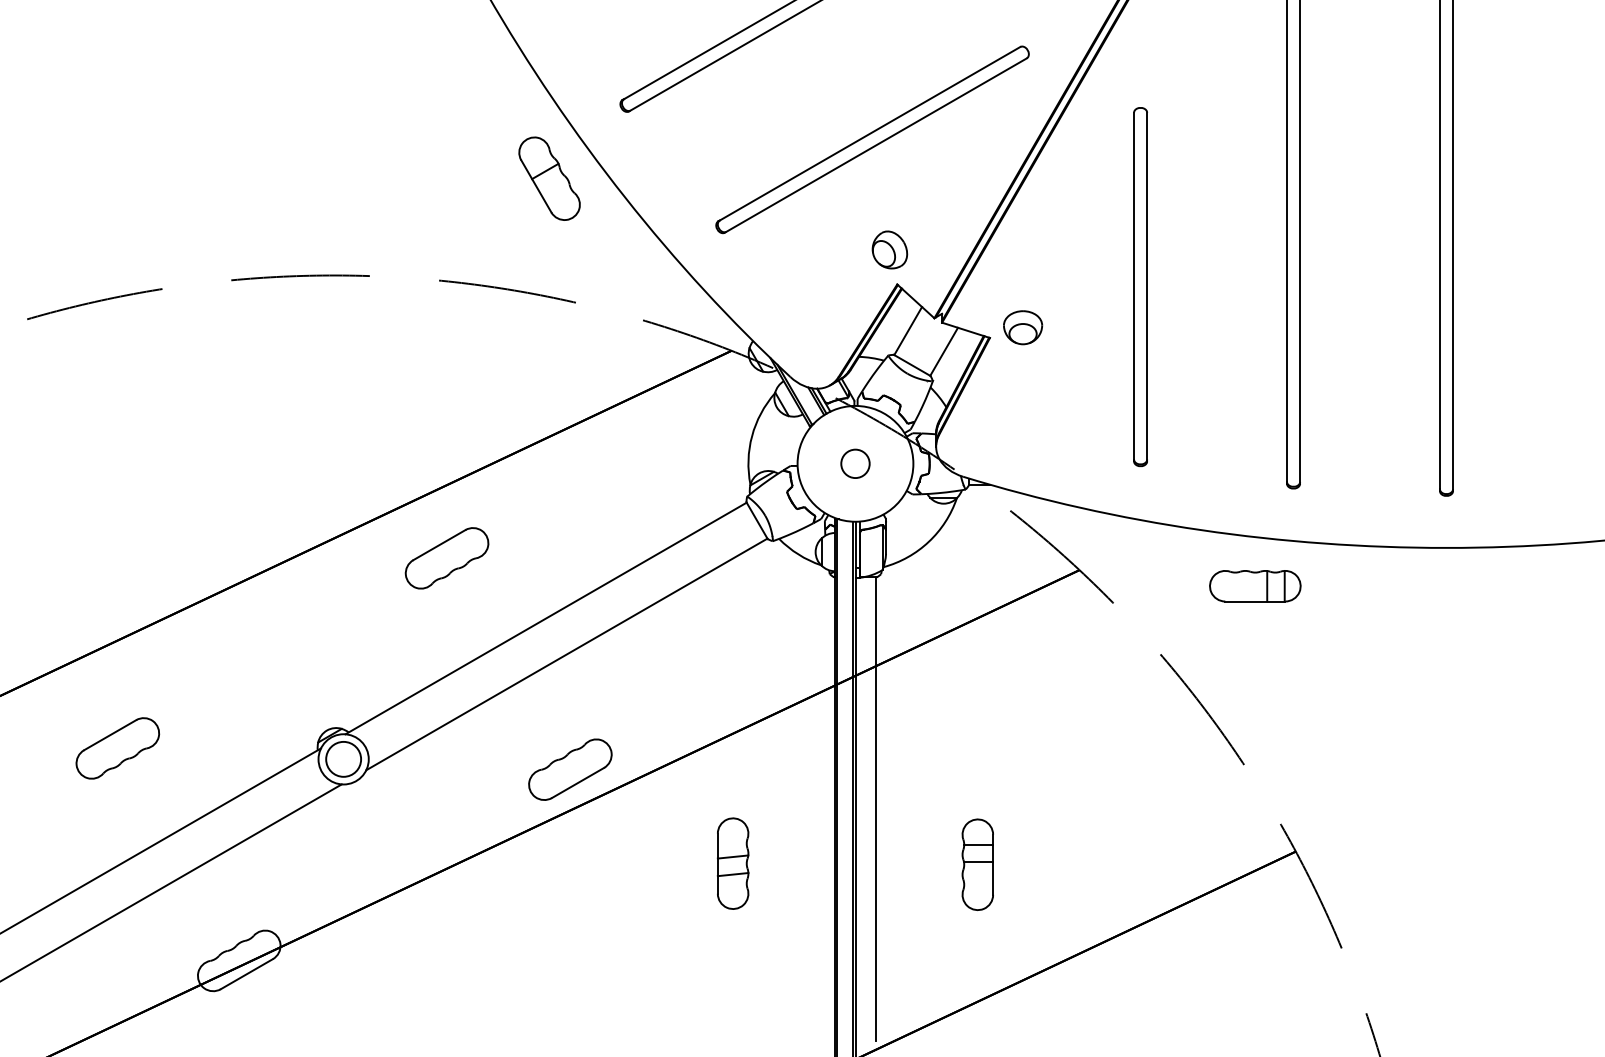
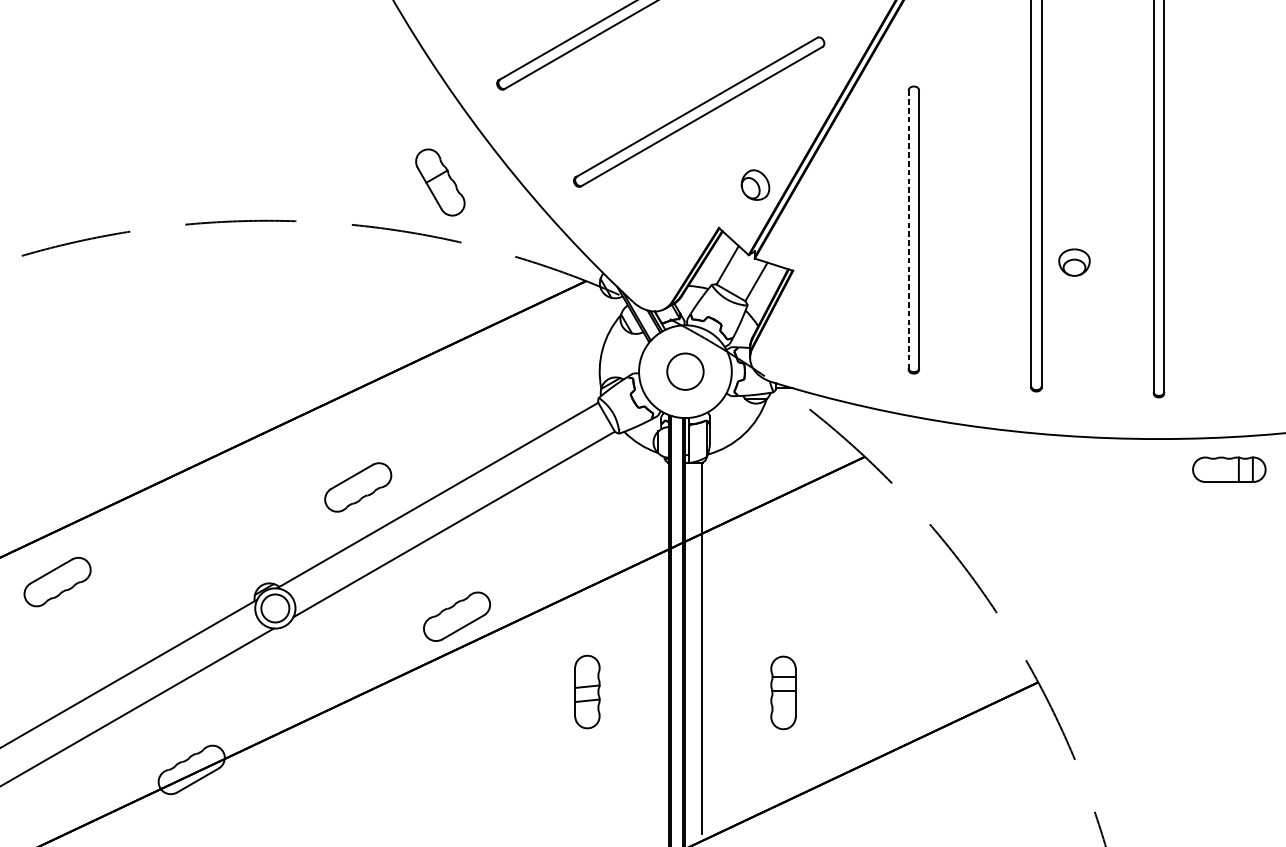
part: (549, 178) -> (440, 182), moved
part: (889, 249) -> (755, 184), moved
line: (1134, 287) -> (908, 230), solid -> dashed
part: (1023, 327) -> (1074, 262), moved
circle: (855, 463) -> (685, 371), size x1.6
part: (446, 558) -> (357, 487), moved
part: (1255, 586) -> (1229, 469), moved
part: (117, 748) -> (57, 582), moved

